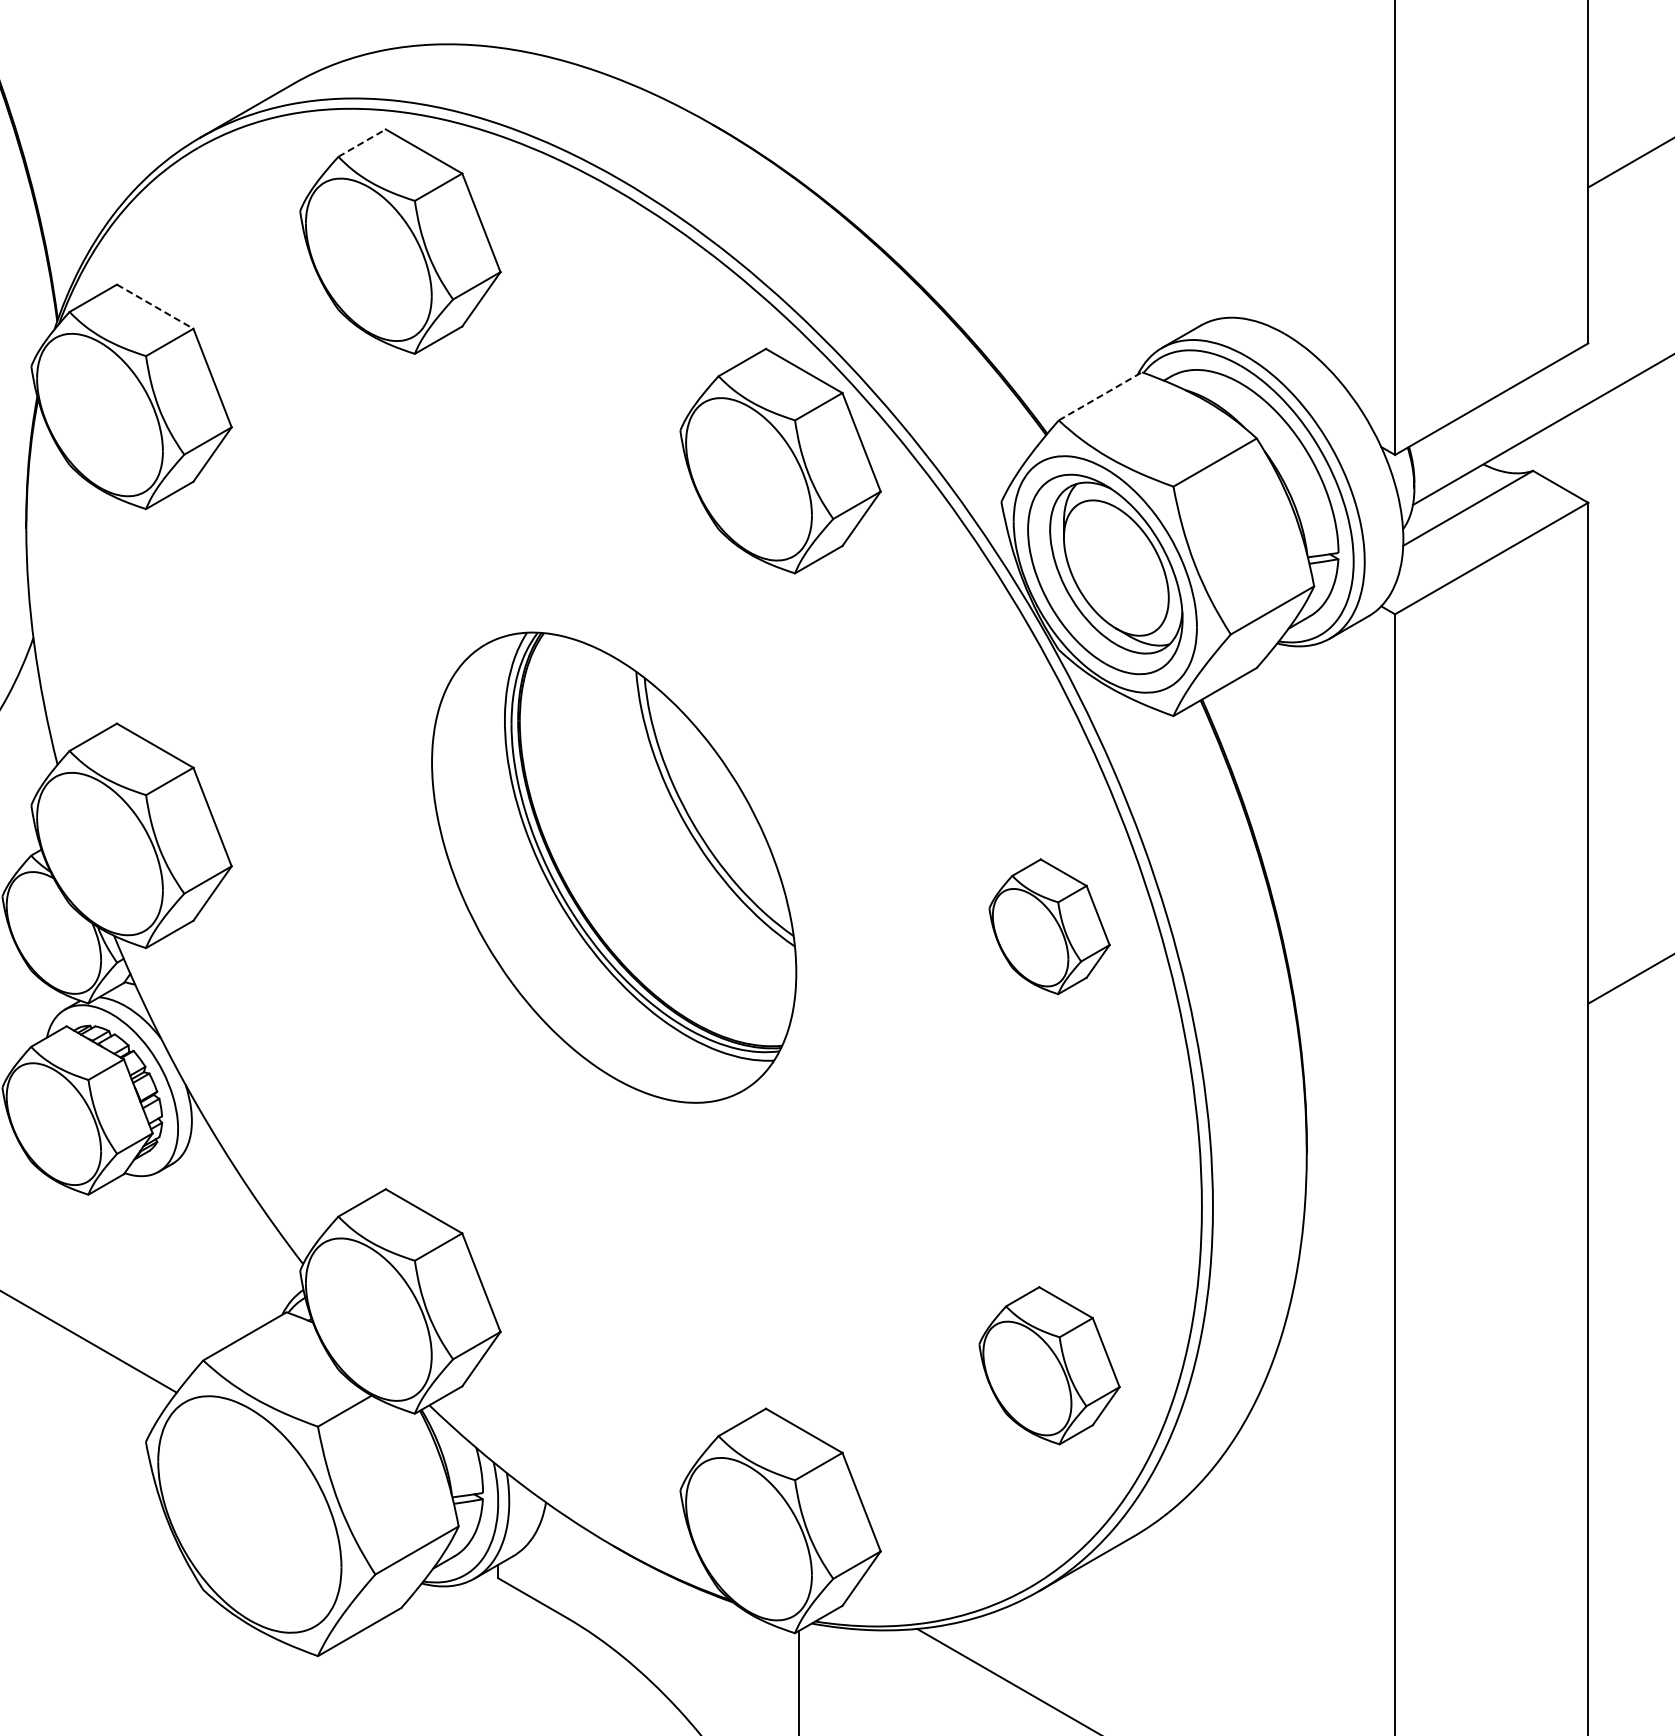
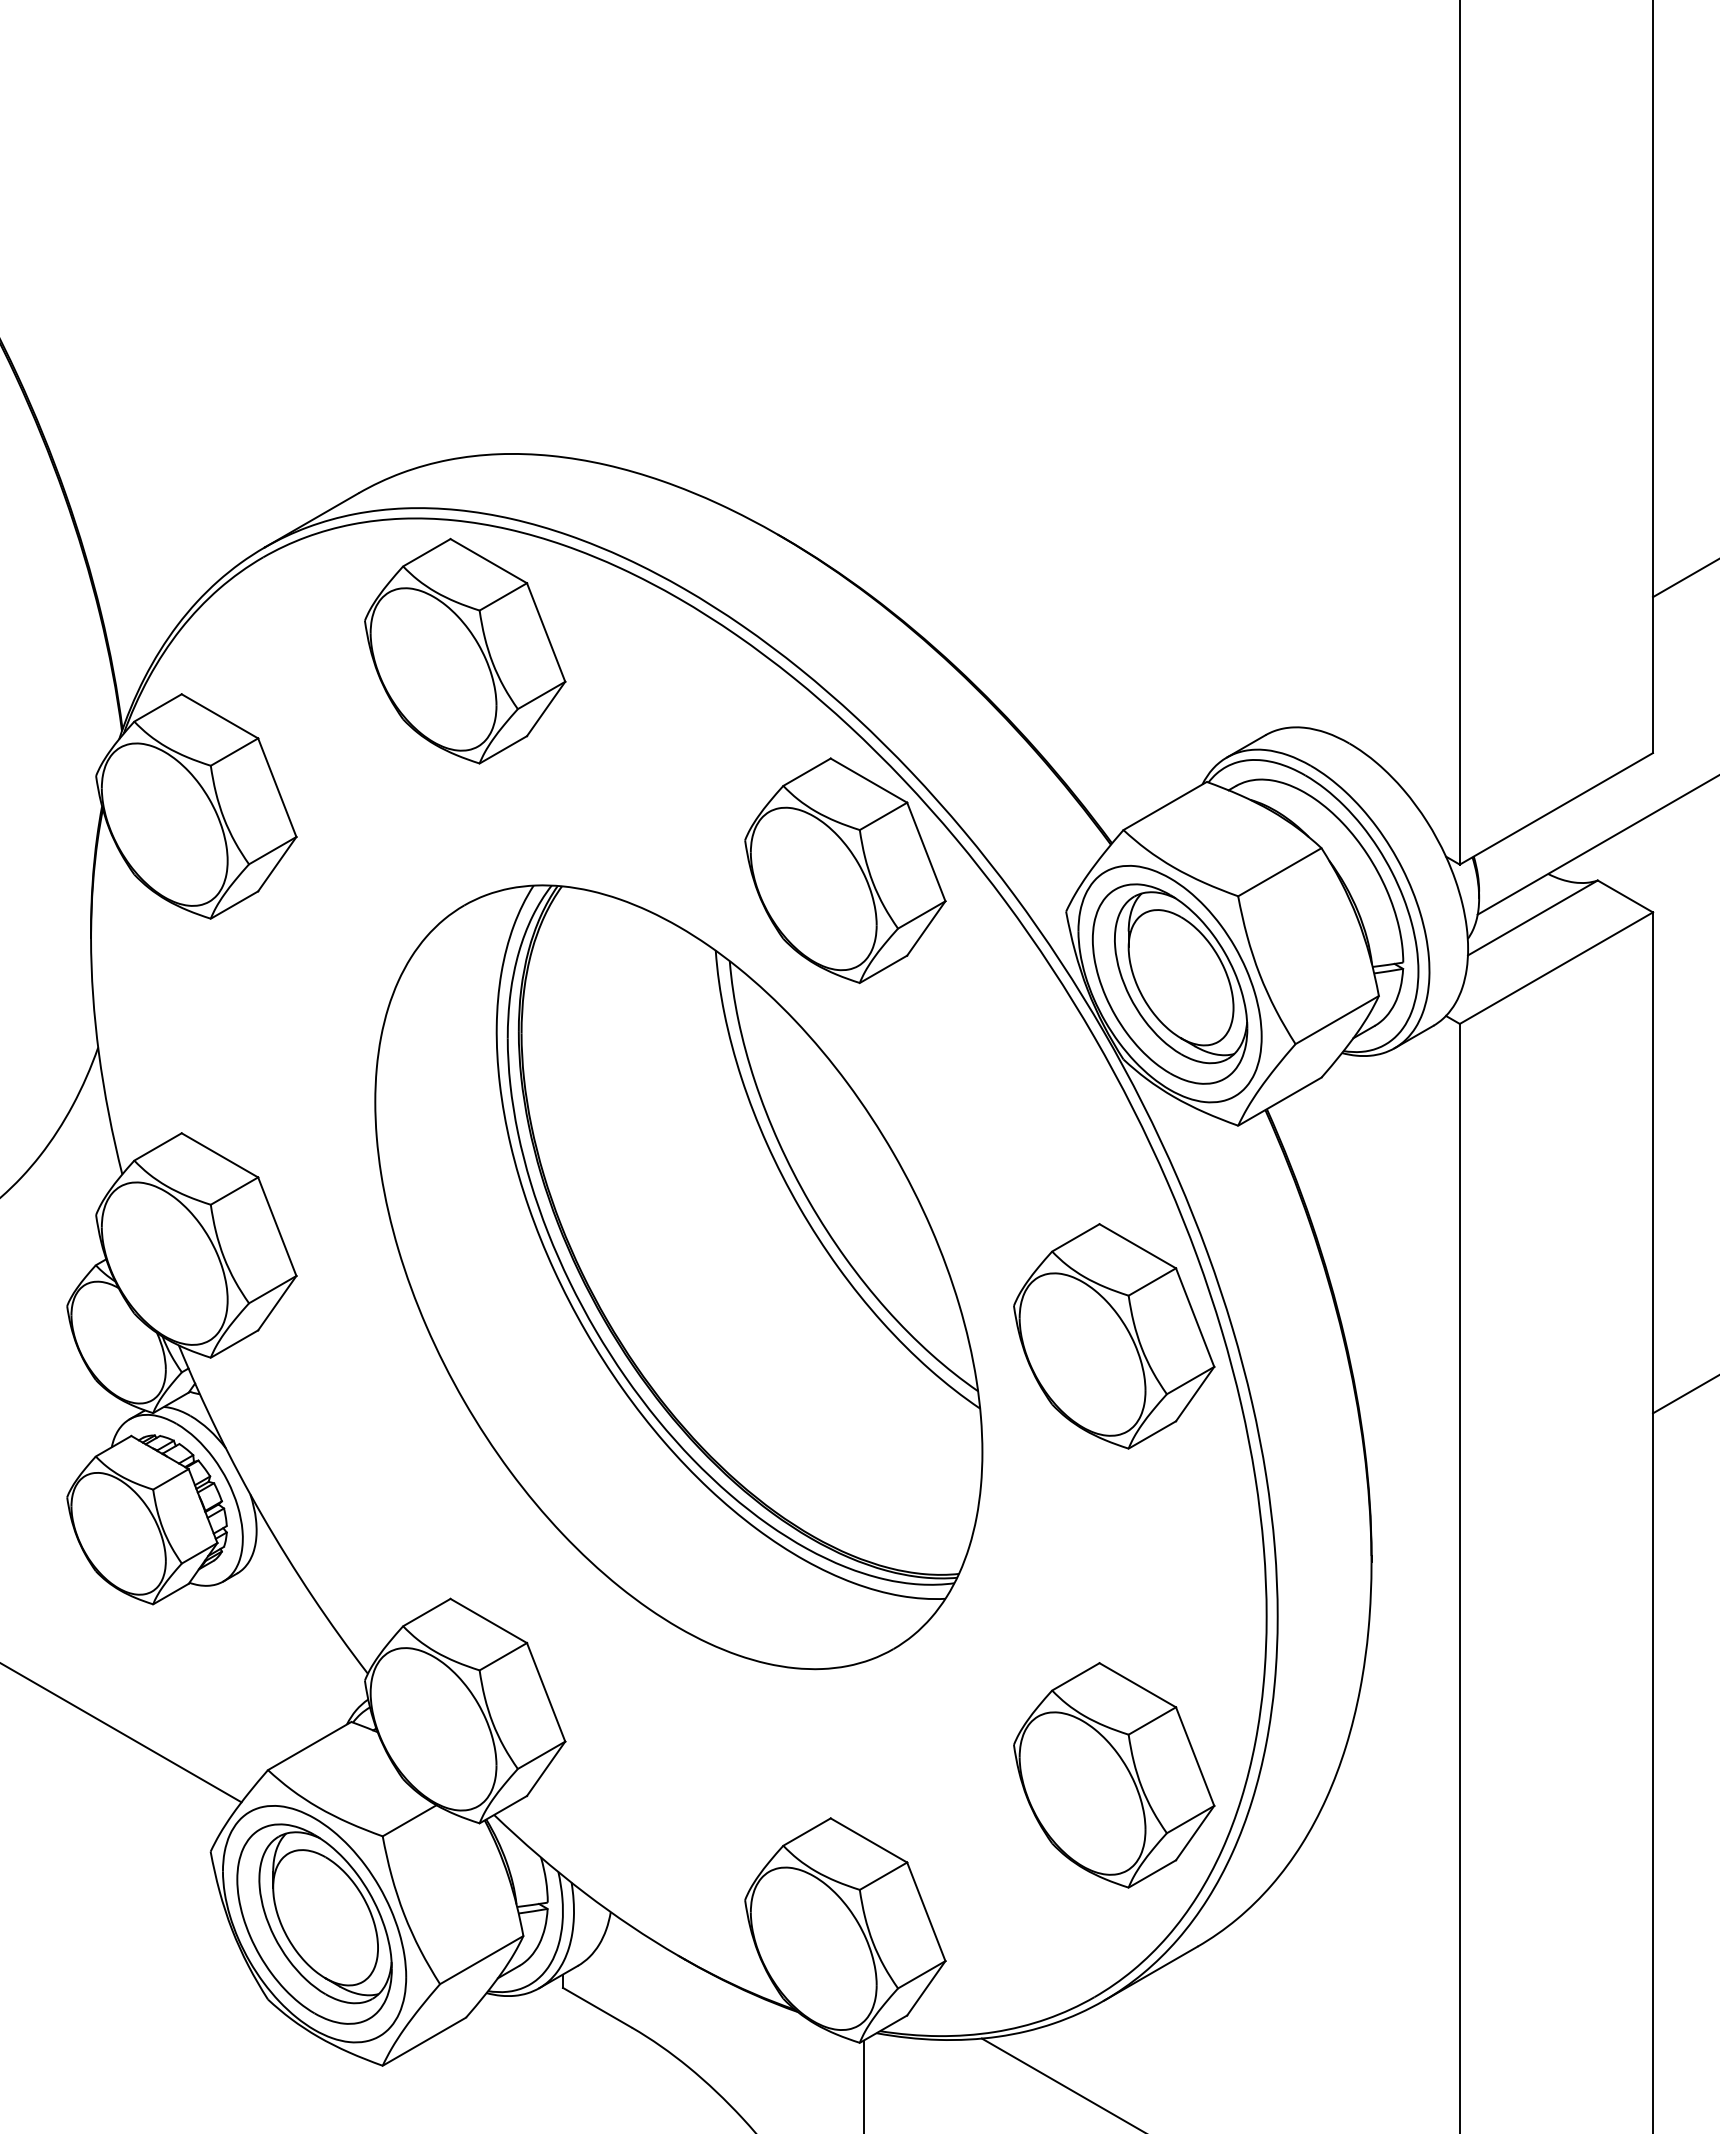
line: (362, 142) -> (427, 552), dashed -> solid
line: (155, 306) -> (220, 716), dashed -> solid
line: (1100, 395) -> (1165, 805), dashed -> solid
part: (613, 867) -> (678, 1277), size x1.67
part: (1049, 926) -> (1114, 1336), size x1.67
part: (1049, 1365) -> (1114, 1775), size x1.43
part: (249, 1513) -> (314, 1923), added

